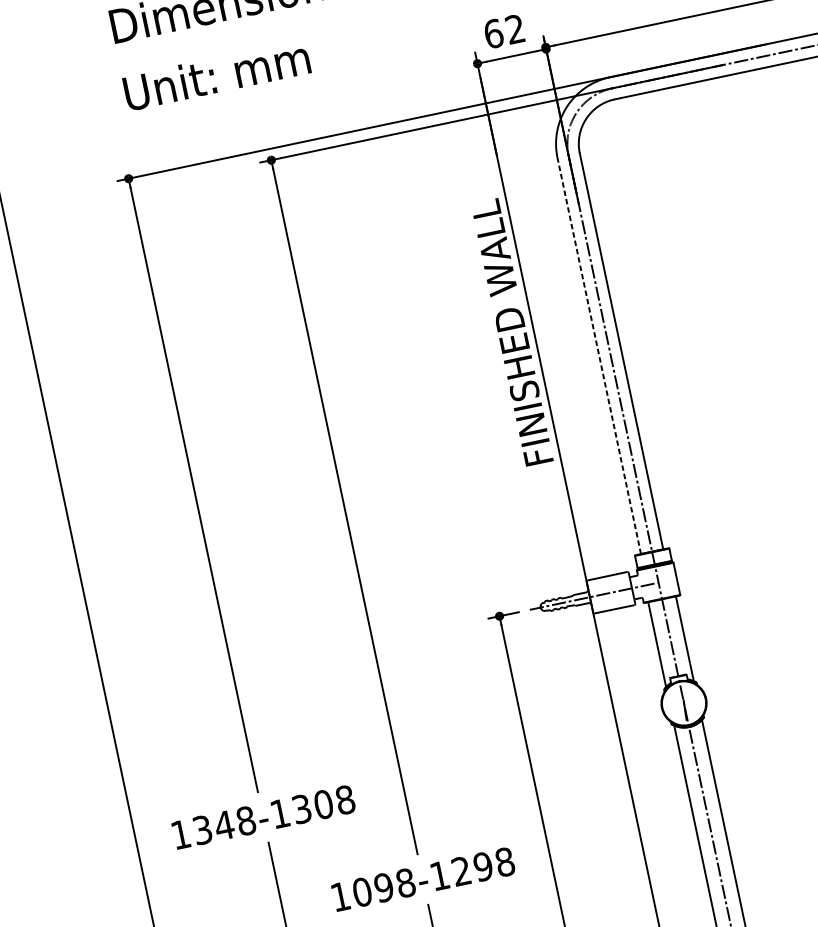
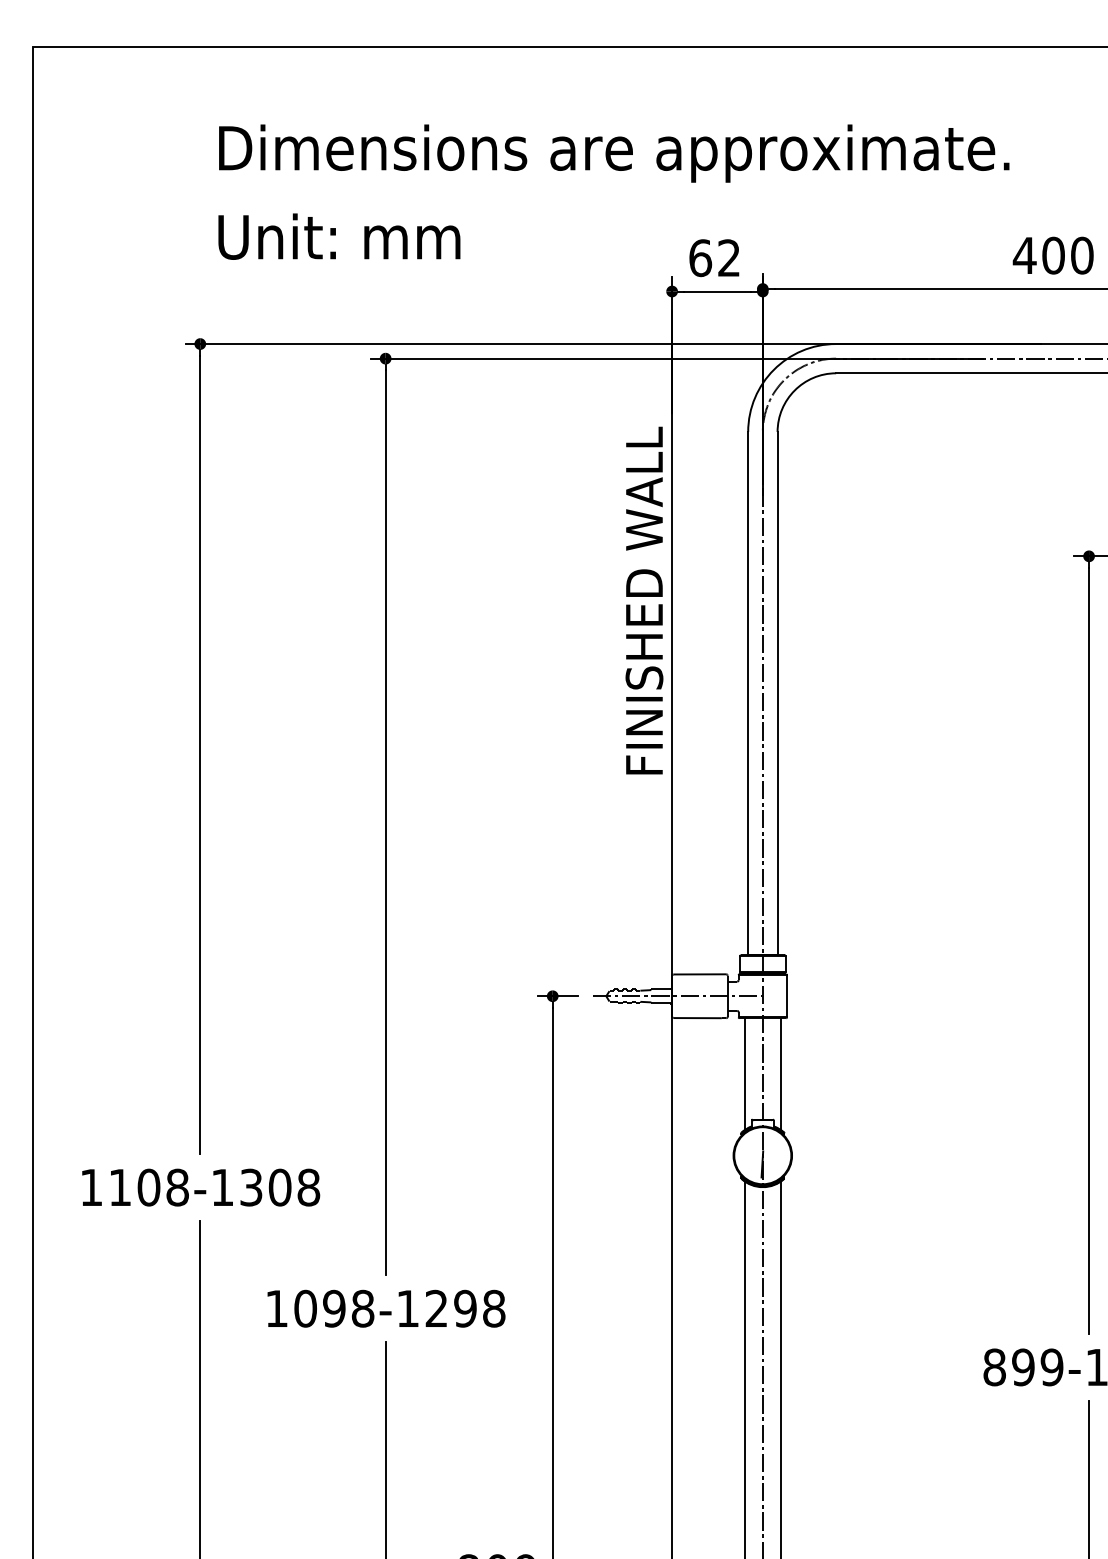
text: (512, 332) -> (644, 600), moved
line: (599, 355) -> (748, 693), dashed -> solid
text: (213, 827) -> (134, 1187), 1348-1308 -> 1108-1308

